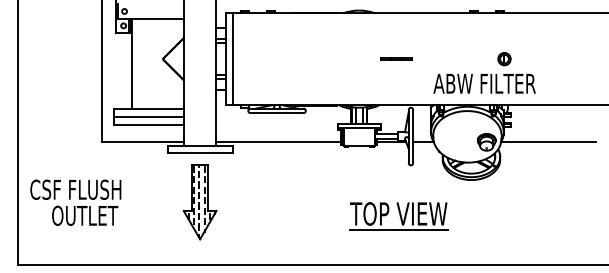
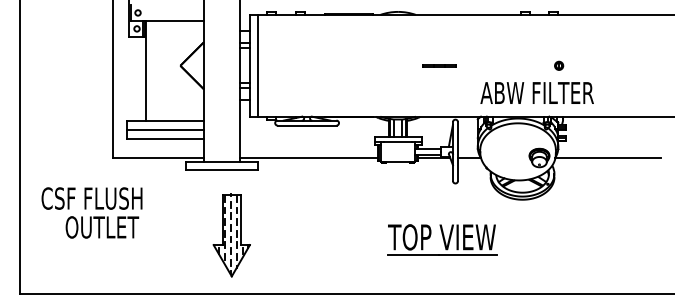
part: (503, 58) -> (558, 65), size x0.6
text: (75, 202) -> (91, 212), moved
part: (199, 202) -> (231, 235), moved

